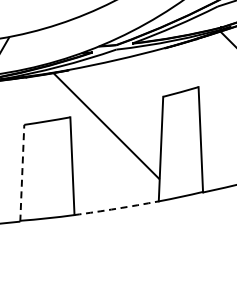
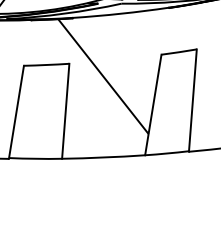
line: (22, 172) -> (16, 111), dashed -> solid
arc: (116, 208) -> (103, 157), dashed -> solid

